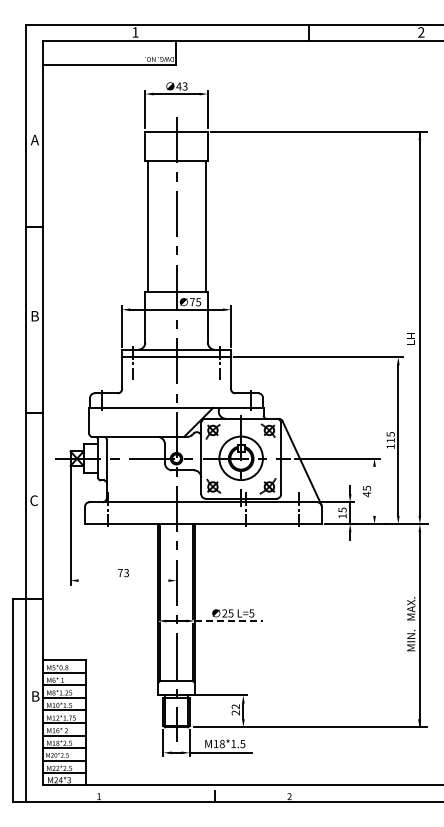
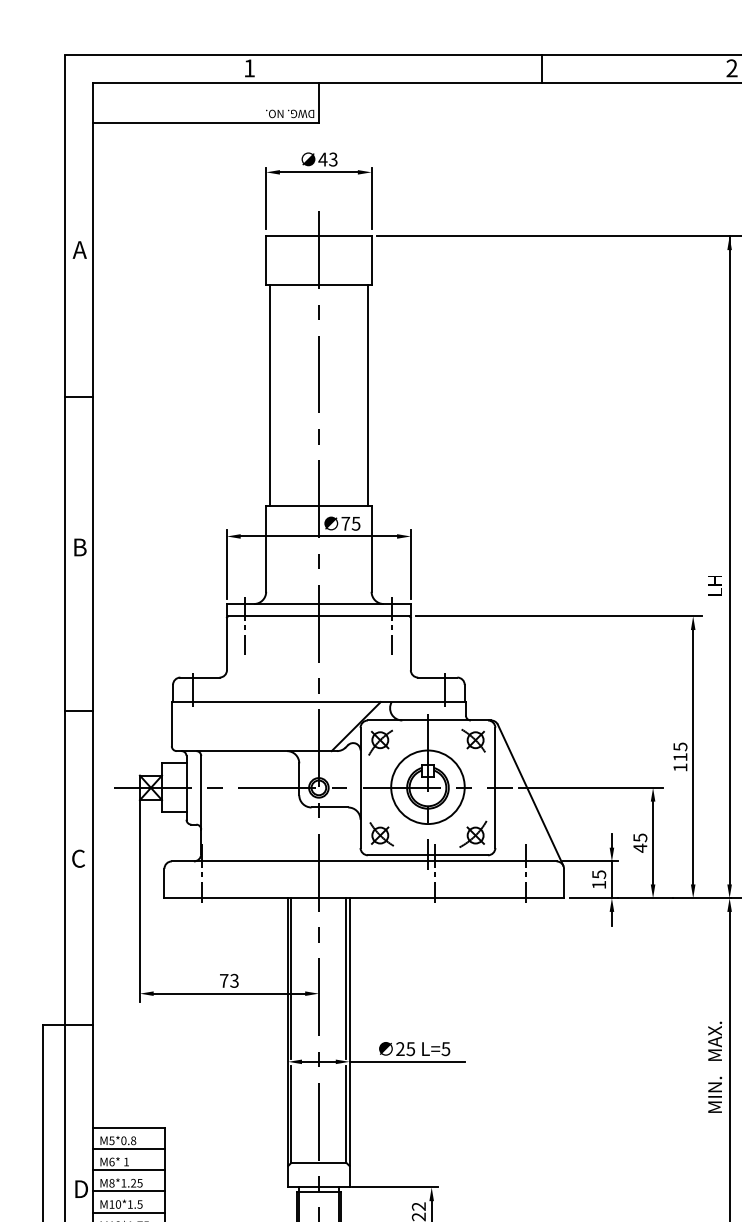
line: (374, 490) -> (653, 841), added
line: (123, 580) -> (229, 993), added
line: (229, 621) -> (408, 1062), dashed -> solid
text: (36, 696) -> (82, 1189), B -> D

